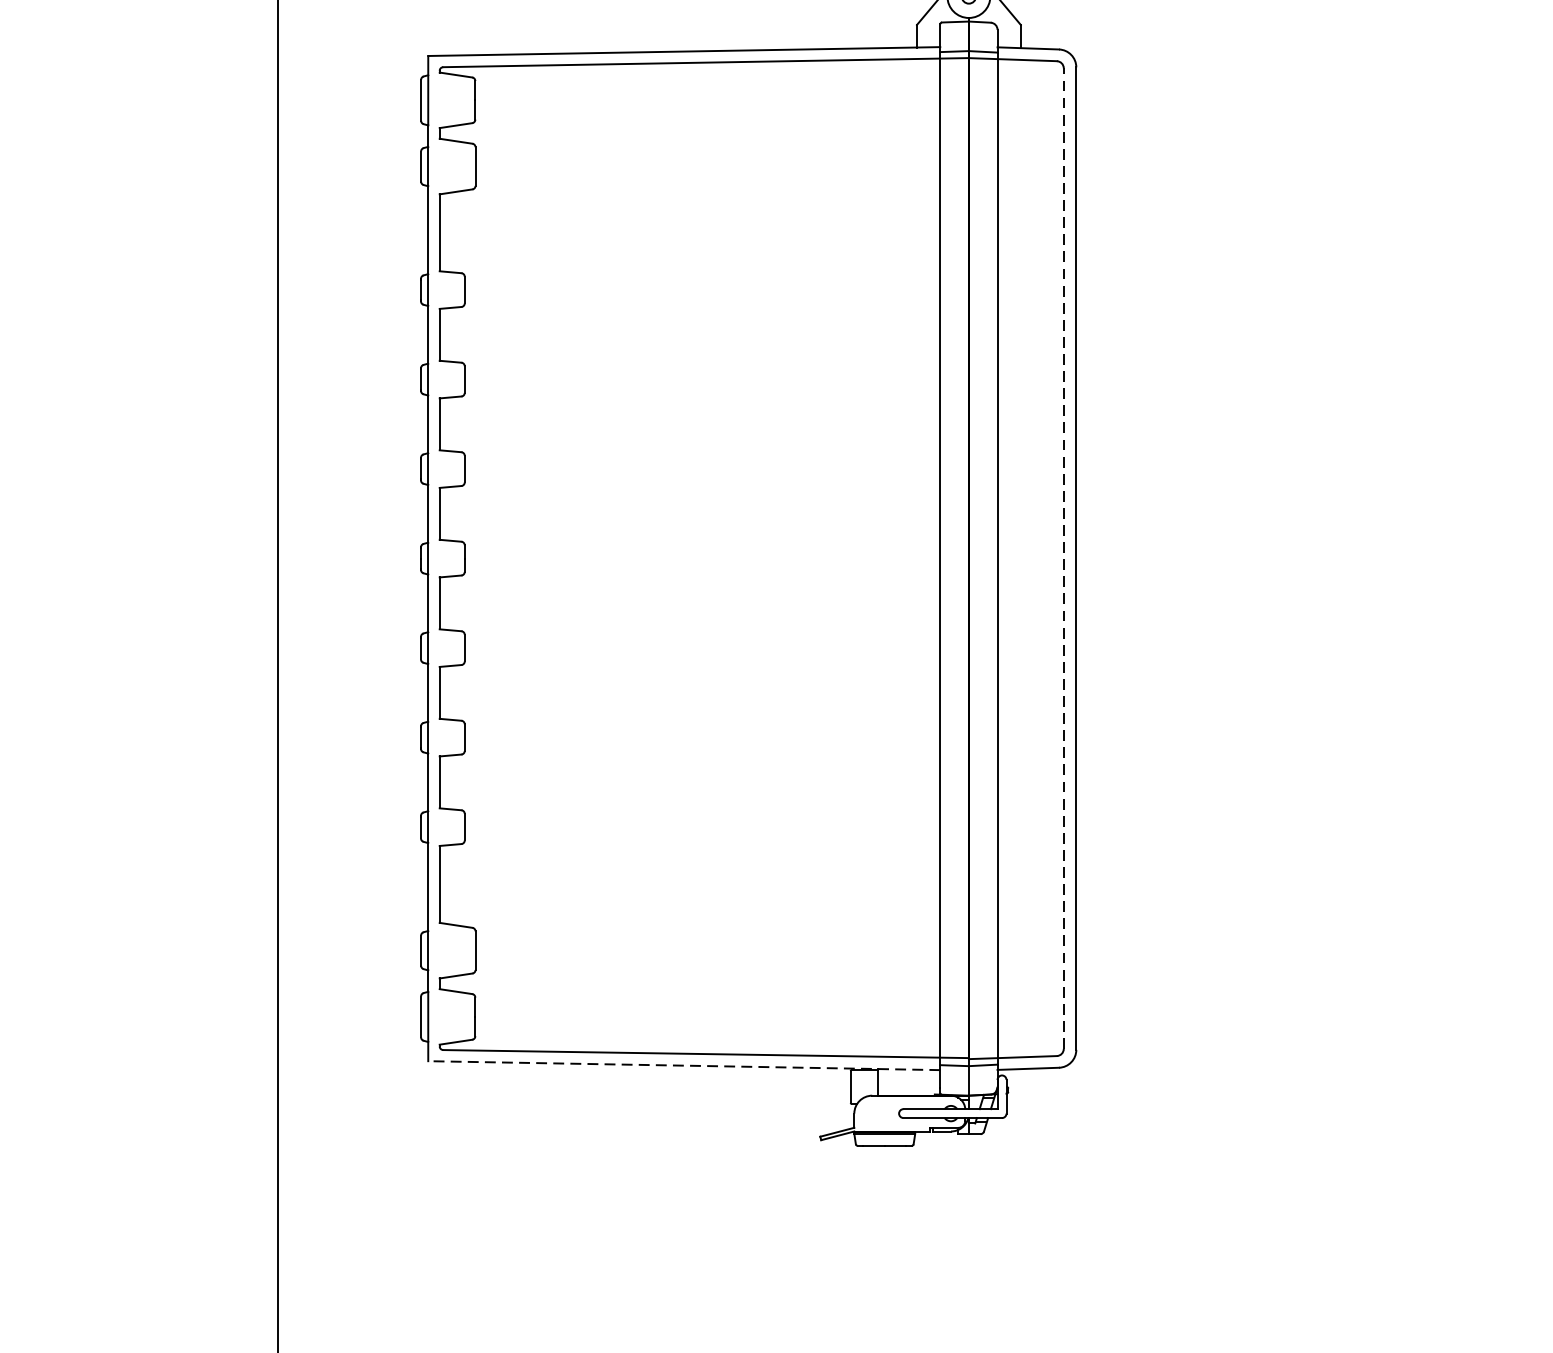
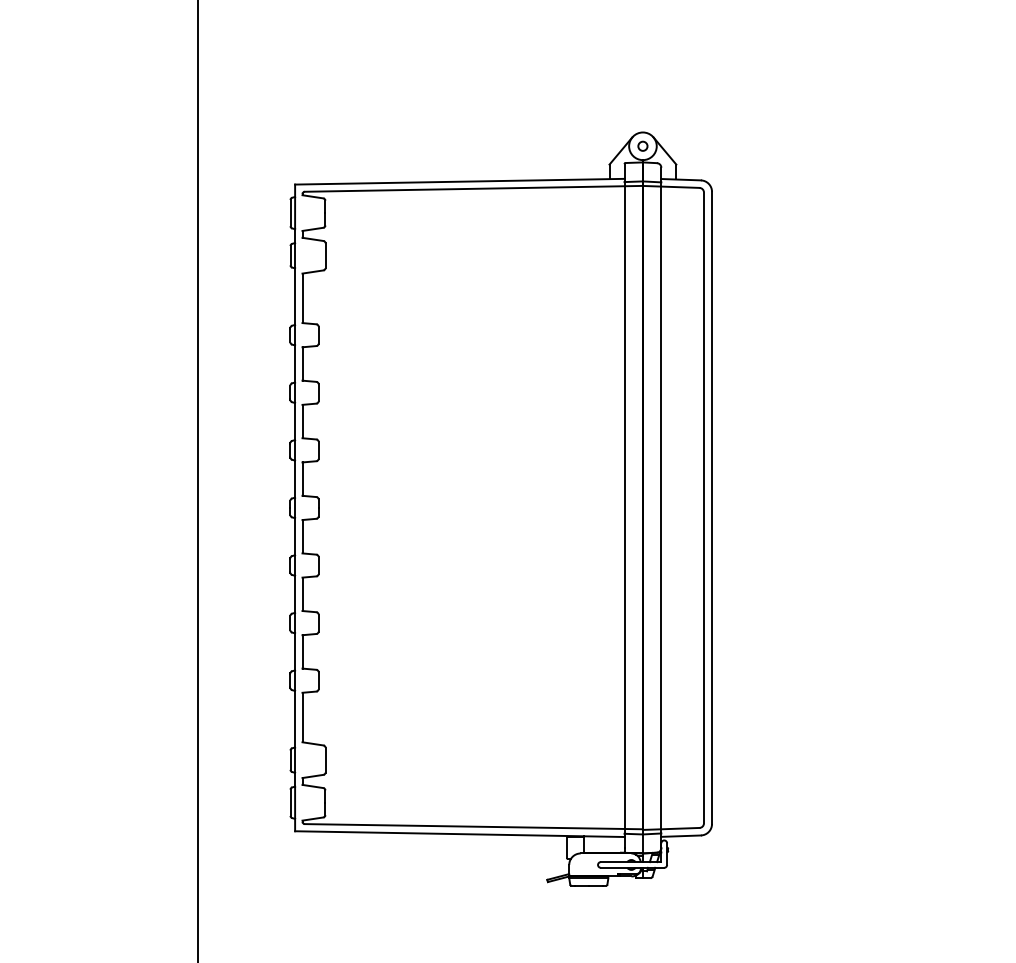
line: (1063, 557) -> (703, 507), dashed -> solid
line: (683, 1066) -> (459, 834), dashed -> solid

